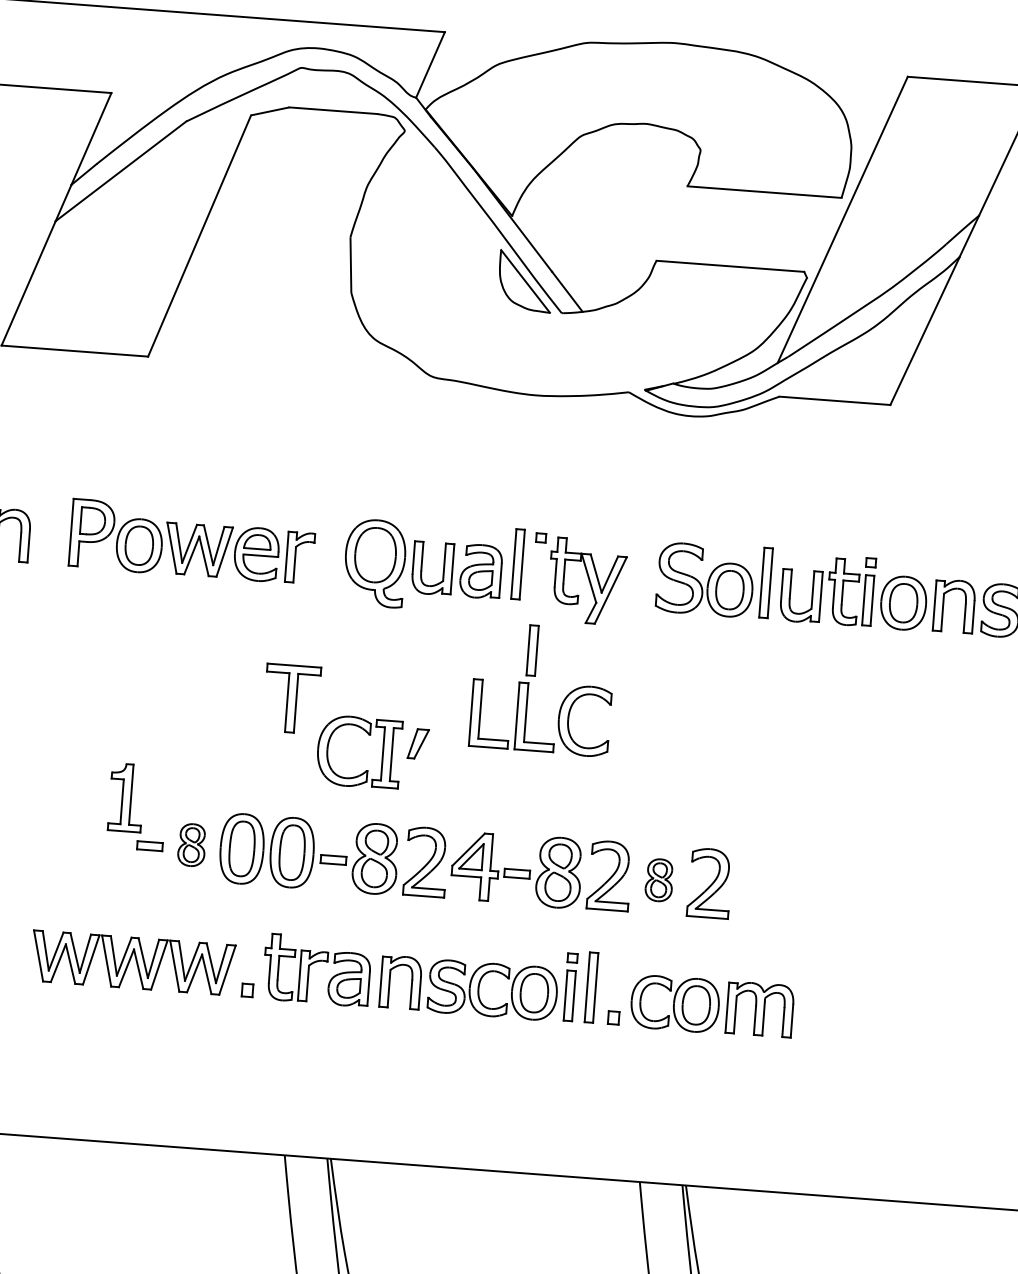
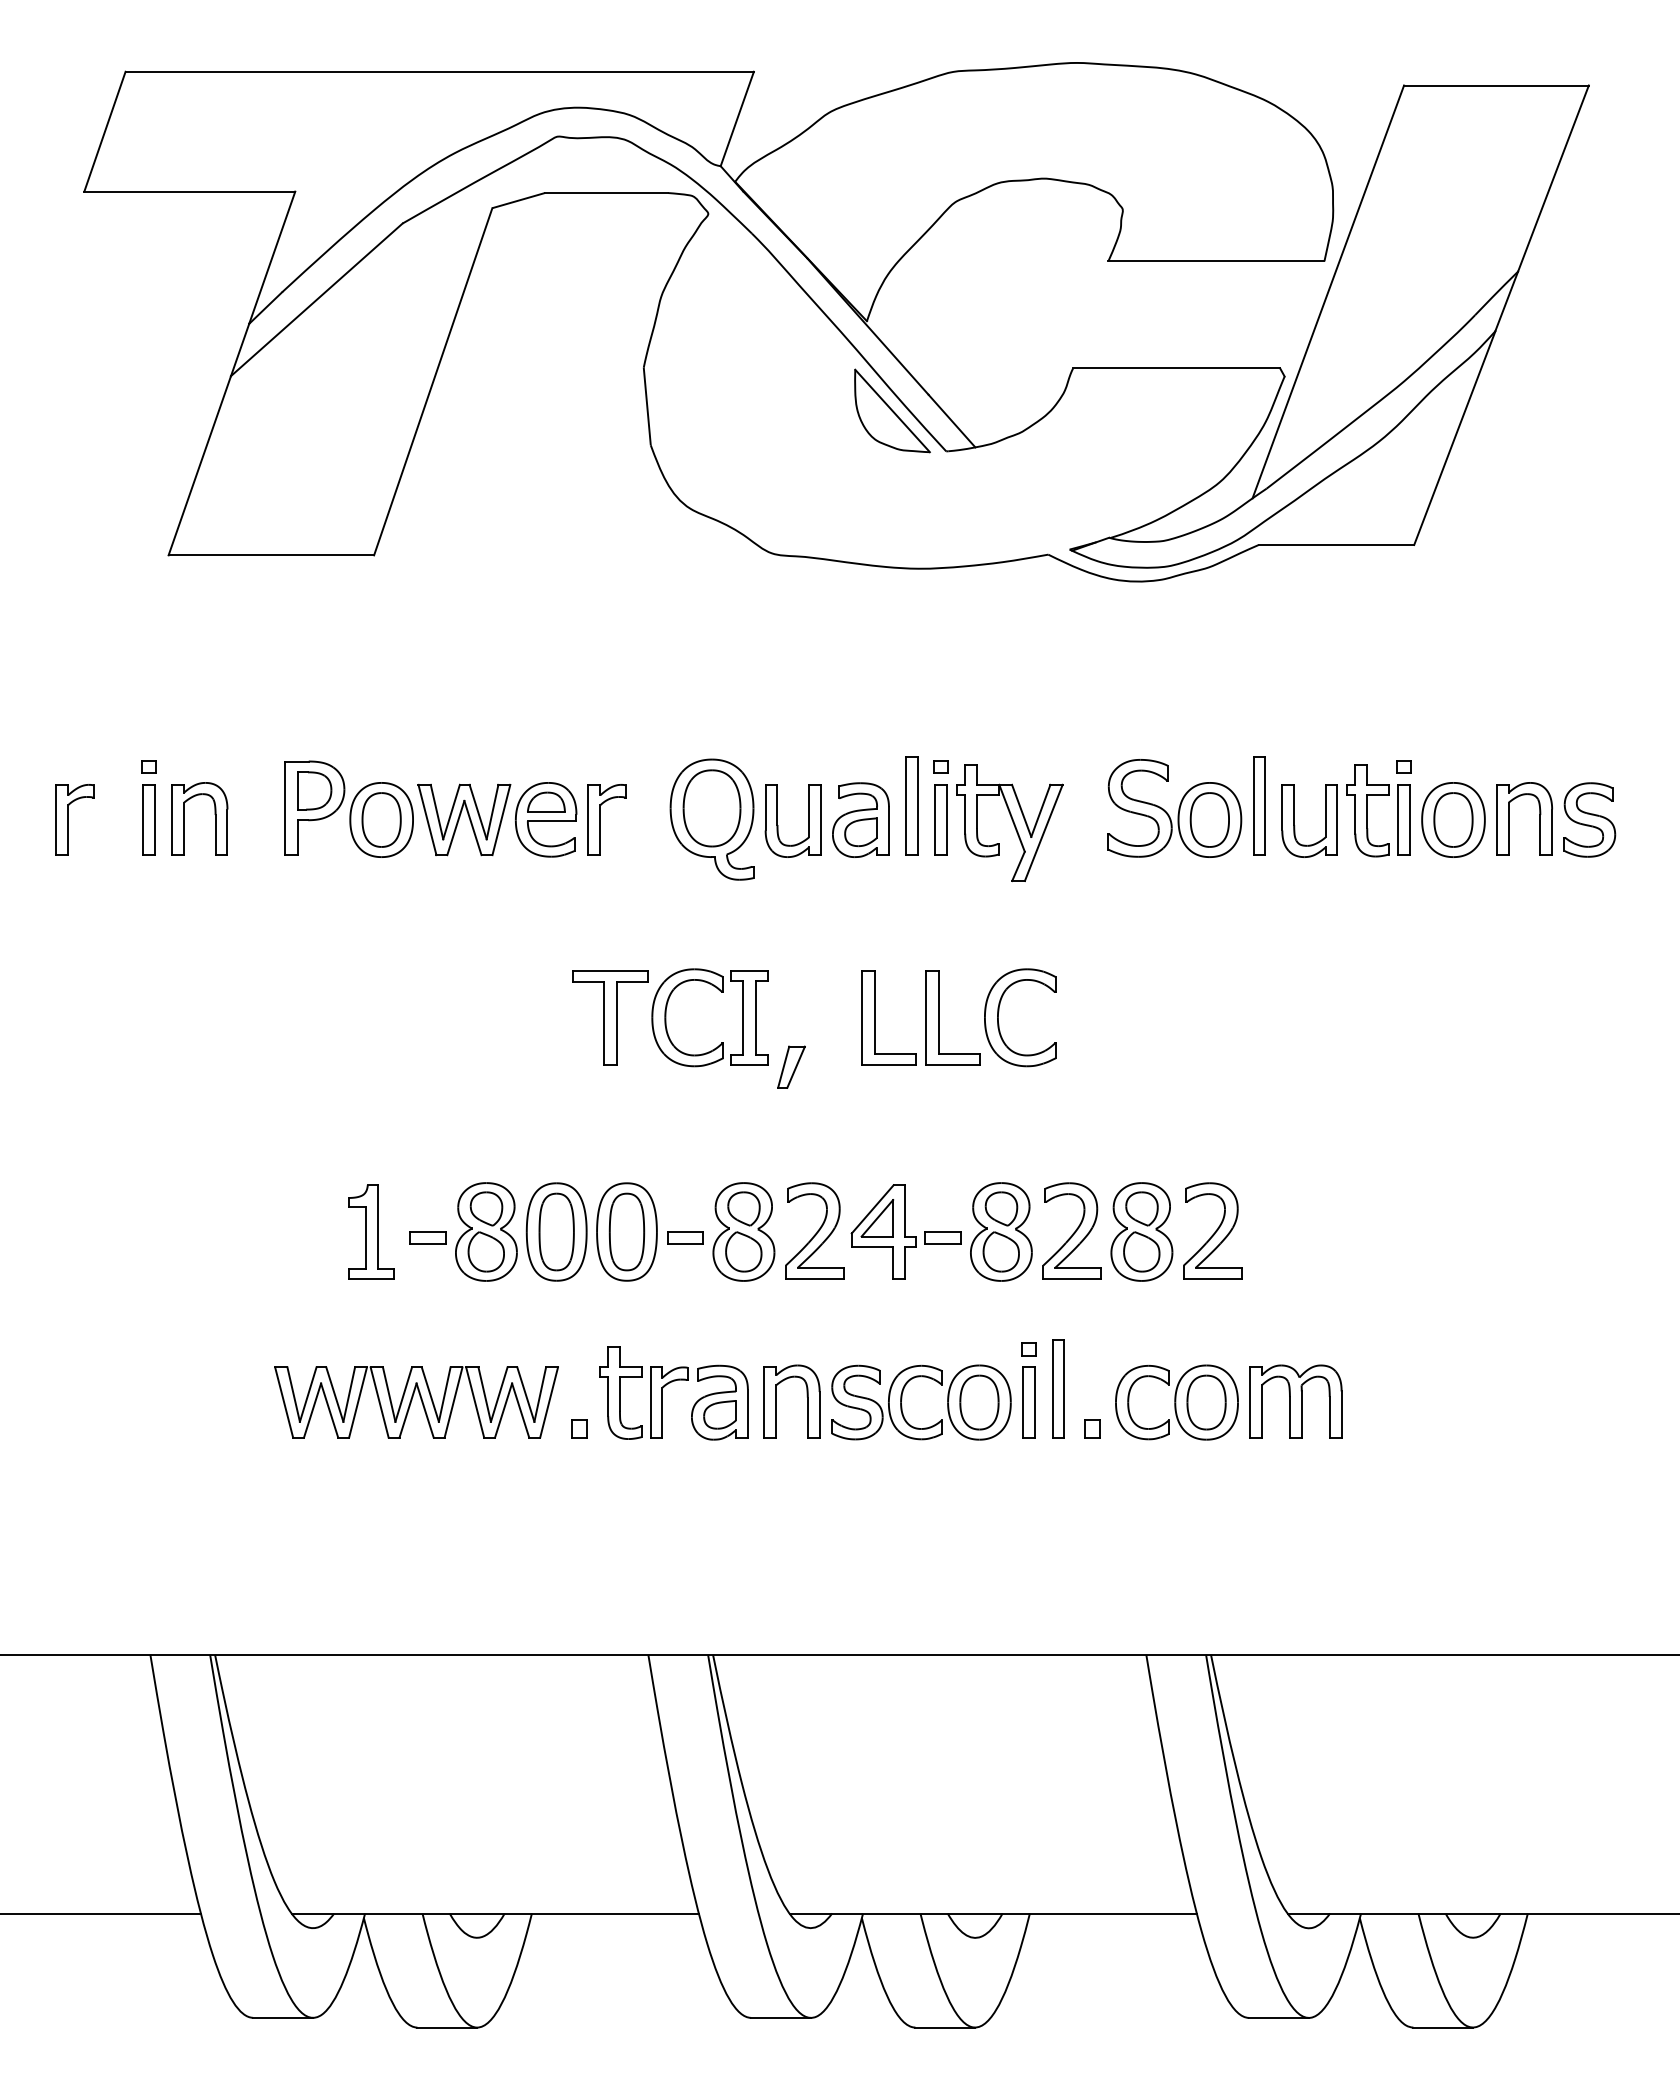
part: (532, 650) -> (940, 819), moved
part: (368, 734) -> (721, 992), moved
part: (126, 797) -> (371, 1231), moved
part: (192, 844) -> (486, 1231), size x1.67
part: (659, 879) -> (1141, 1231), size x1.67

